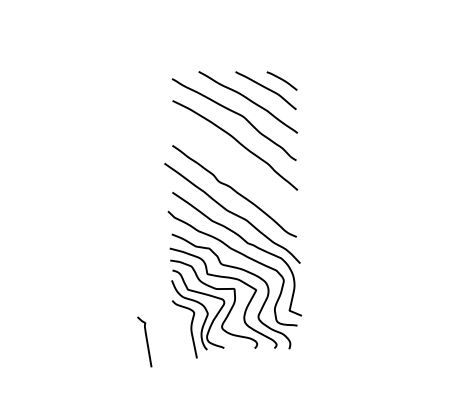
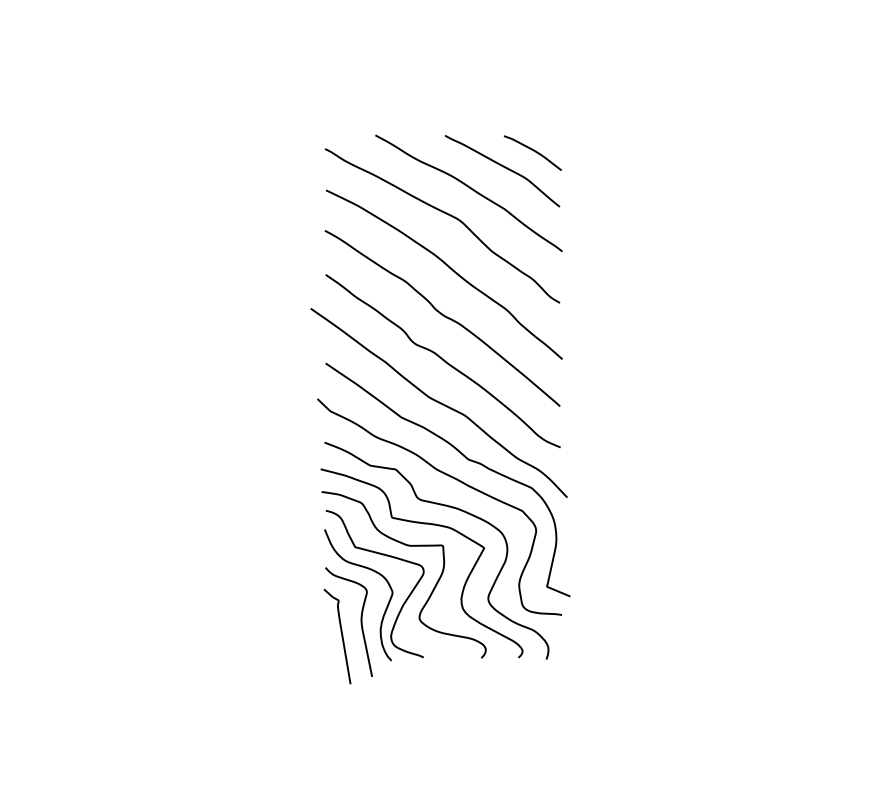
curve: (233, 167) -> (441, 316), added
curve: (146, 341) -> (340, 635), moved

